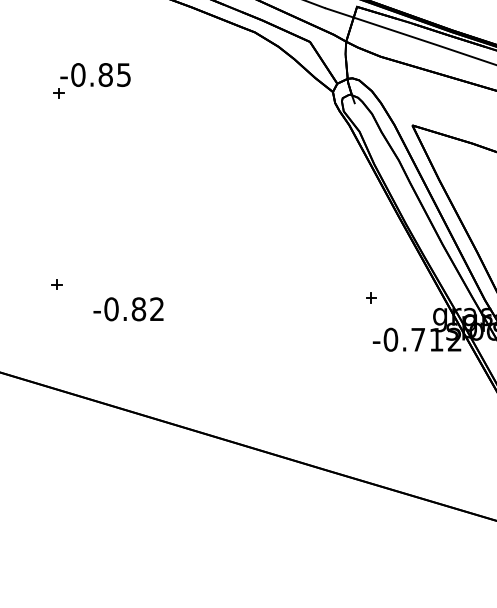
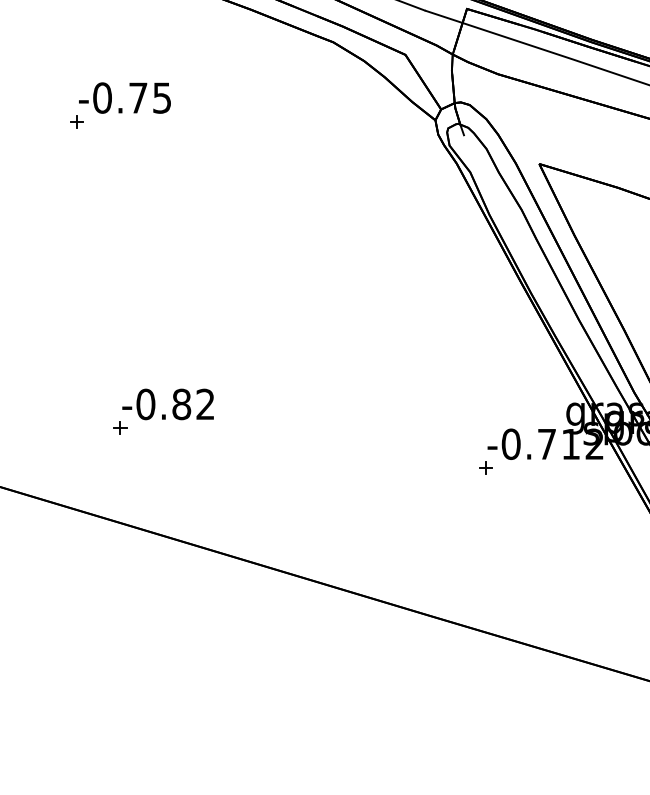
text: (105, 74) -> (138, 97), -0.85 -> -0.75
part: (56, 284) -> (119, 428), moved
part: (371, 297) -> (485, 467), moved

